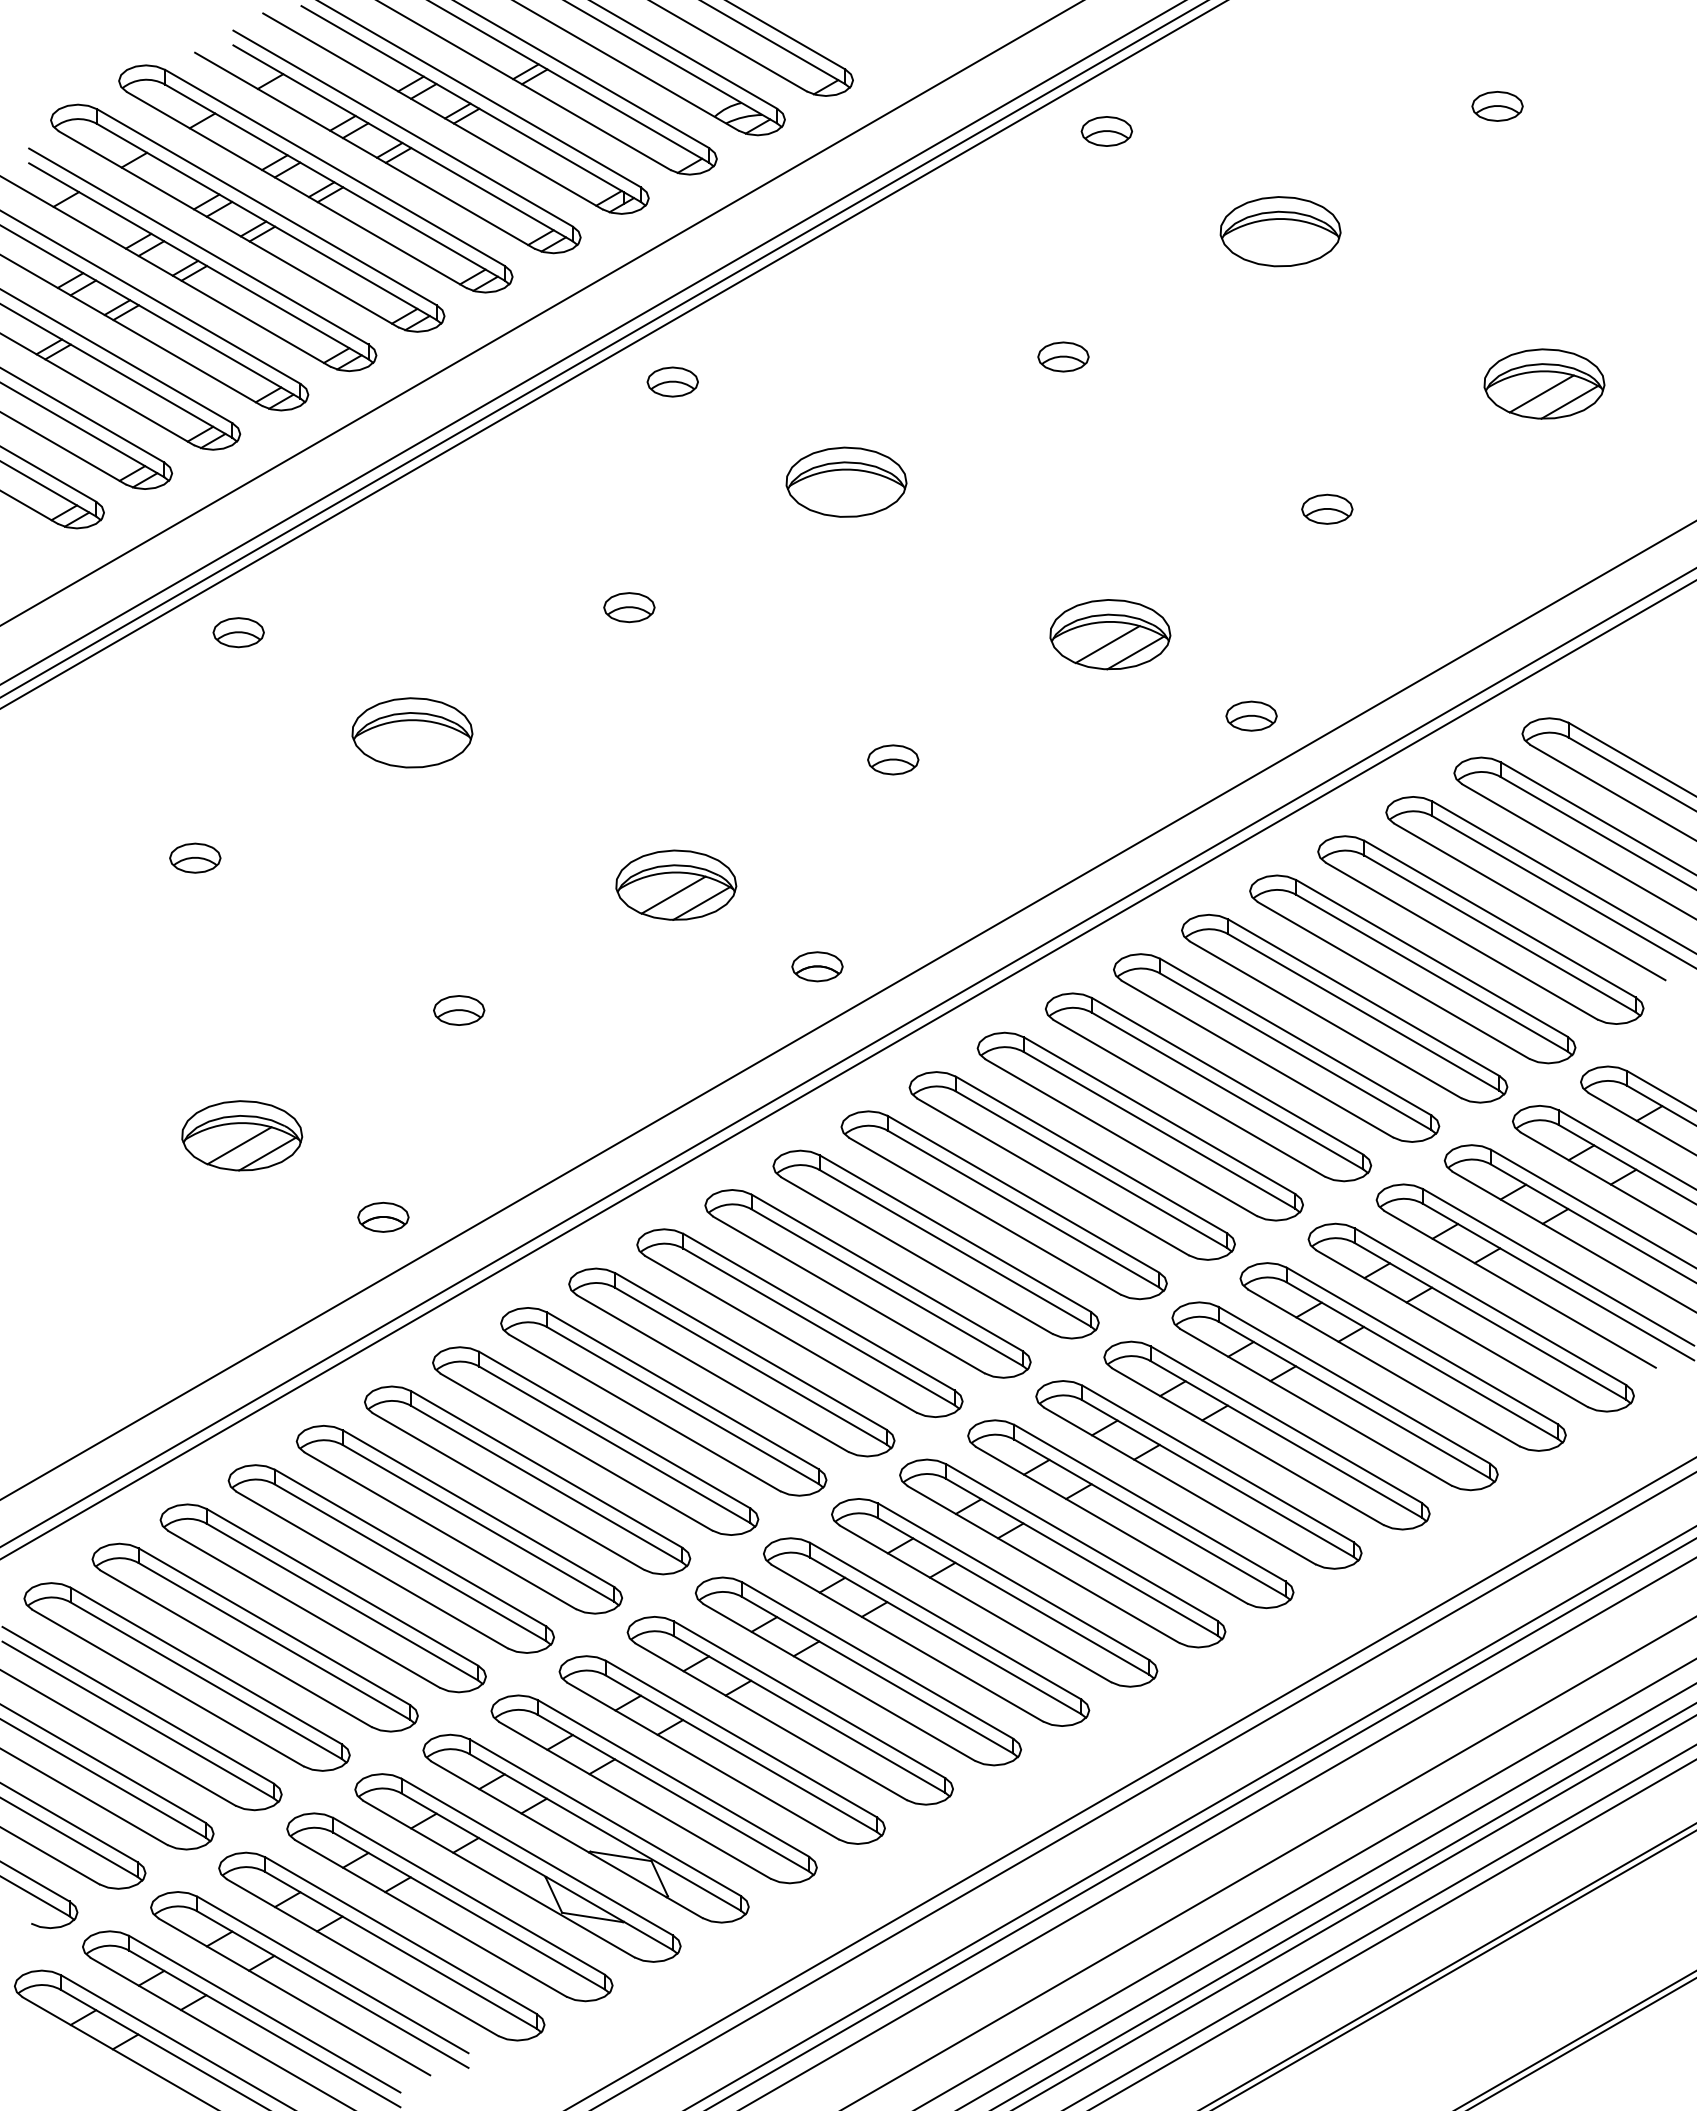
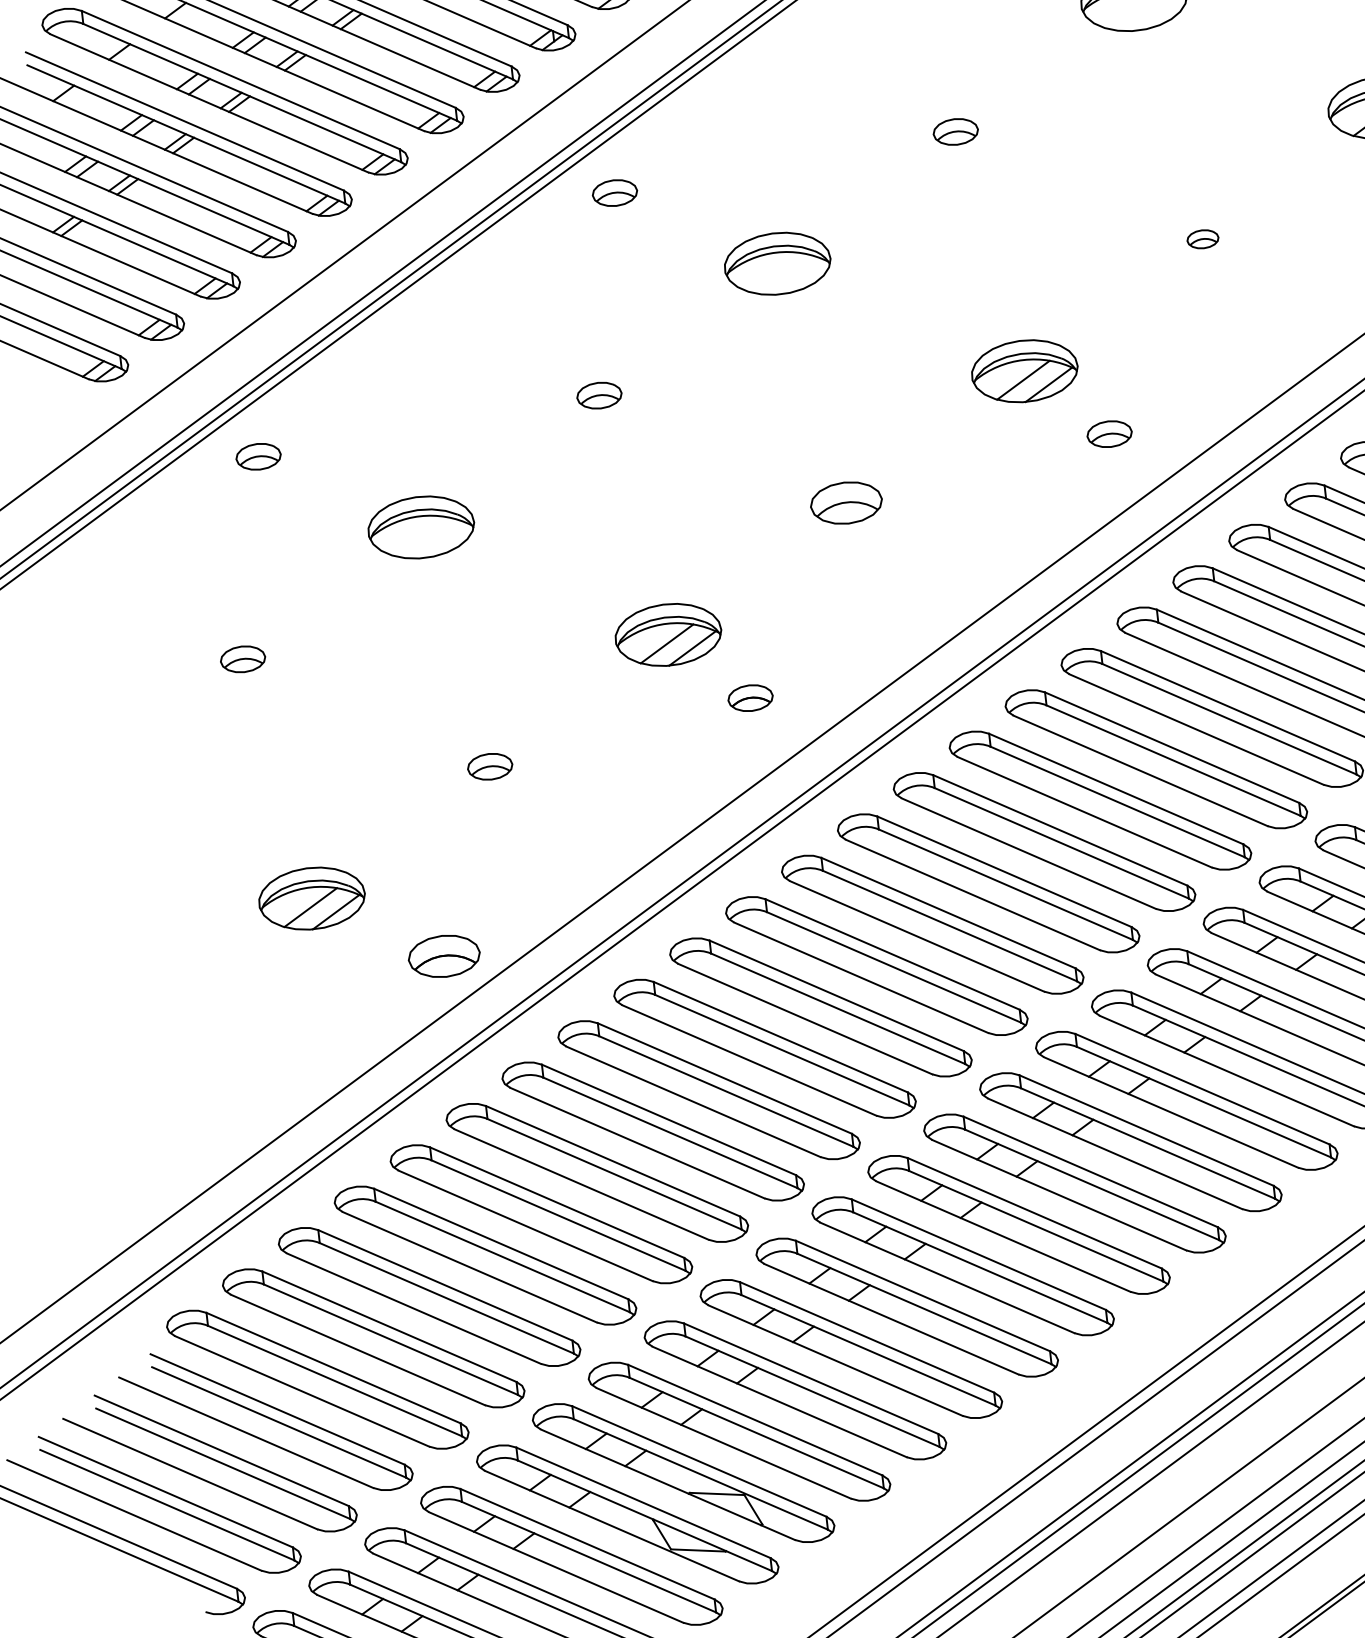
part: (1327, 508) -> (1203, 238), size x0.7
part: (1251, 715) -> (1109, 433), moved
part: (893, 759) -> (846, 502), size x1.6
part: (817, 966) -> (750, 697), moved
part: (383, 1216) -> (444, 955), size x1.6

